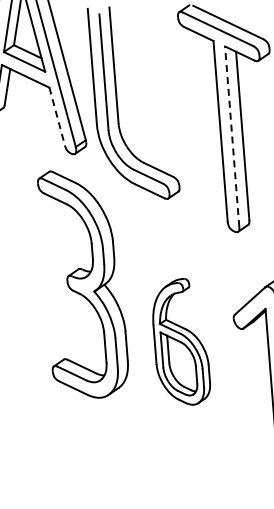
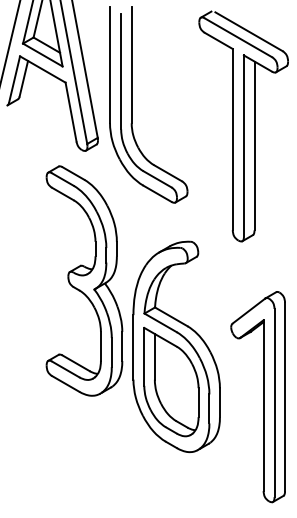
line: (57, 116) -> (71, 112), dashed -> solid
line: (231, 136) -> (243, 145), dashed -> solid
part: (180, 341) -> (176, 346), size x1.67

